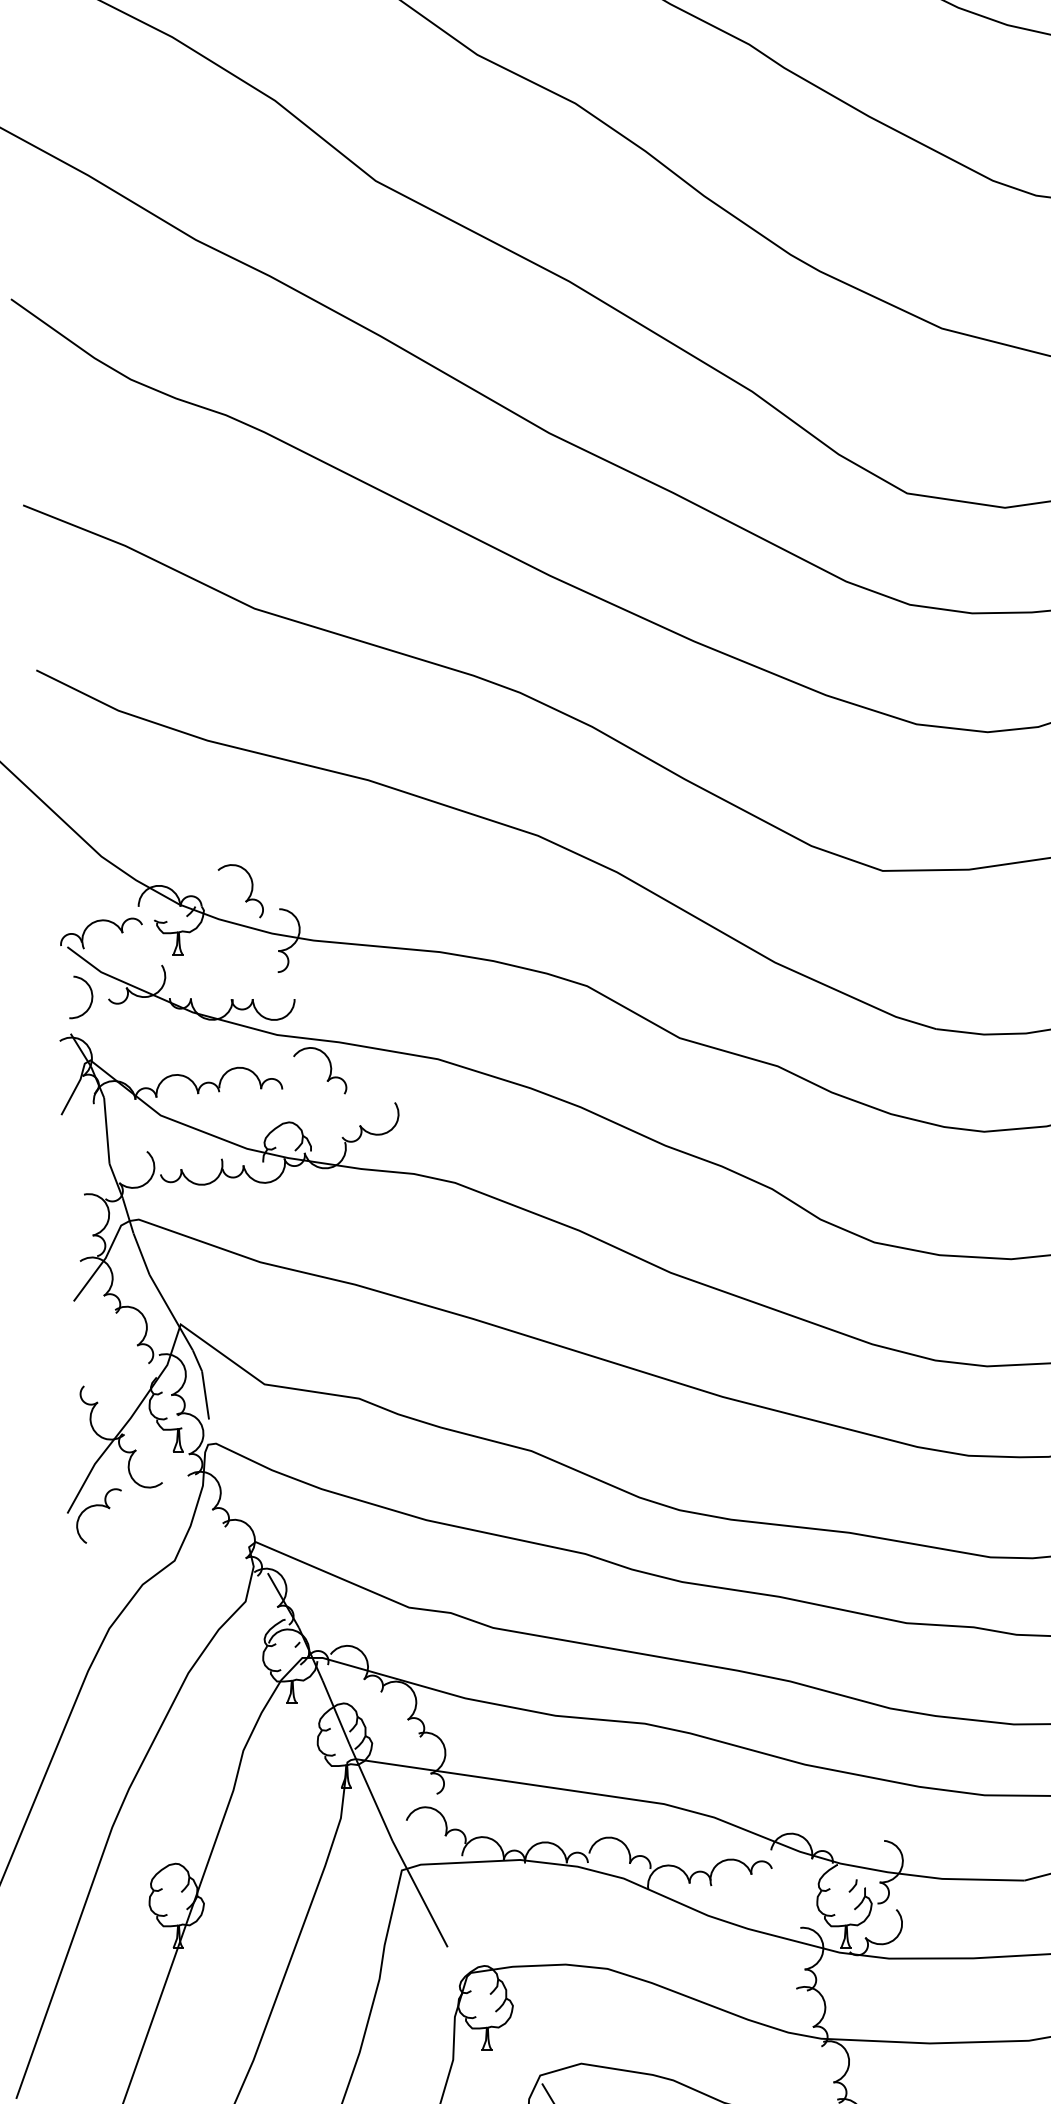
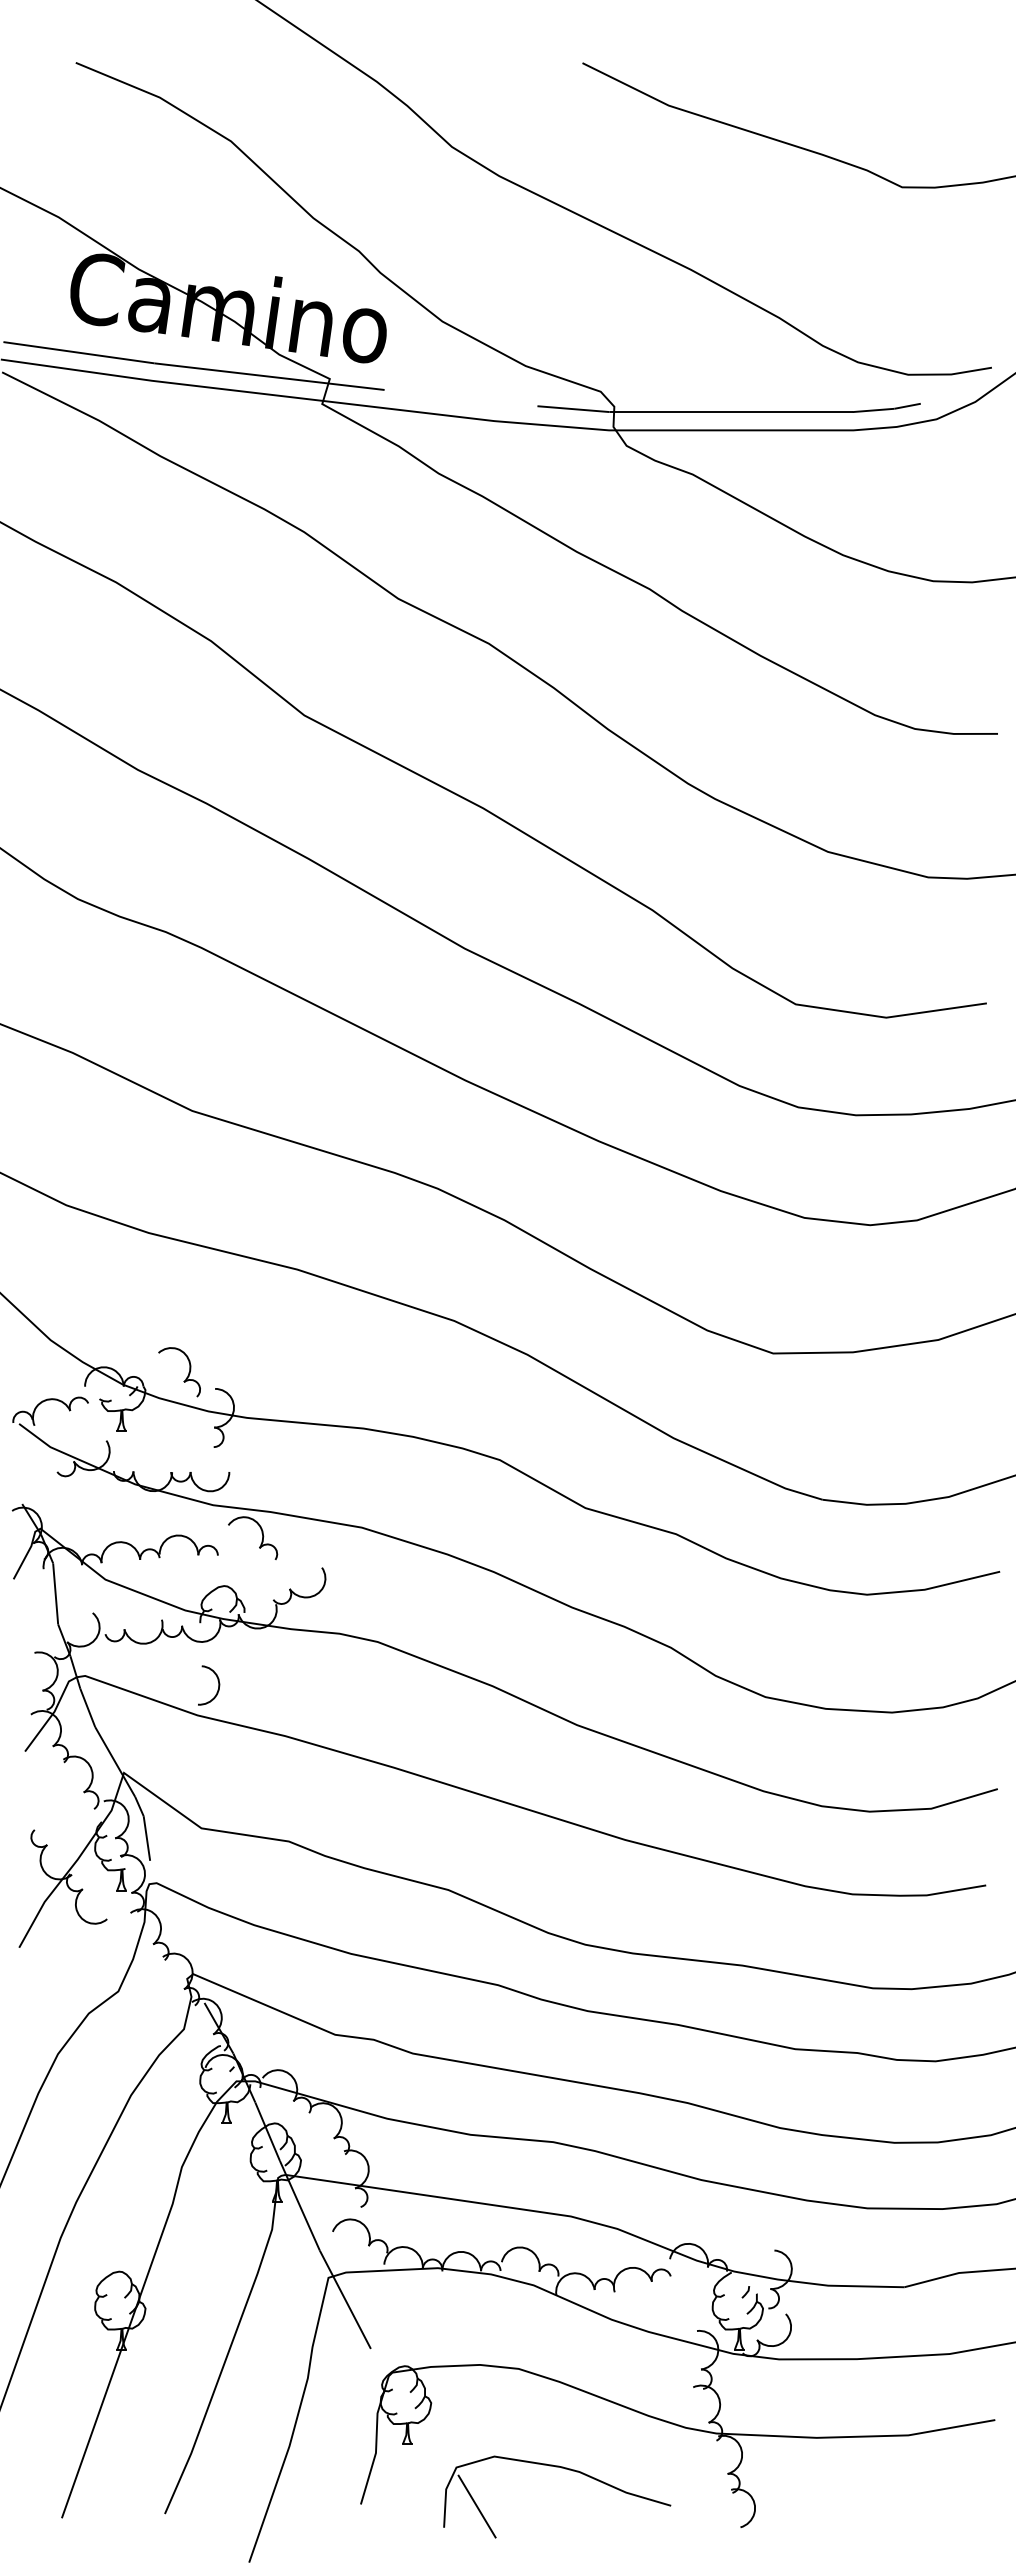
arc: (90, 1001) -> (217, 1689), moved
part: (99, 1506) -> (48, 1941), removed

